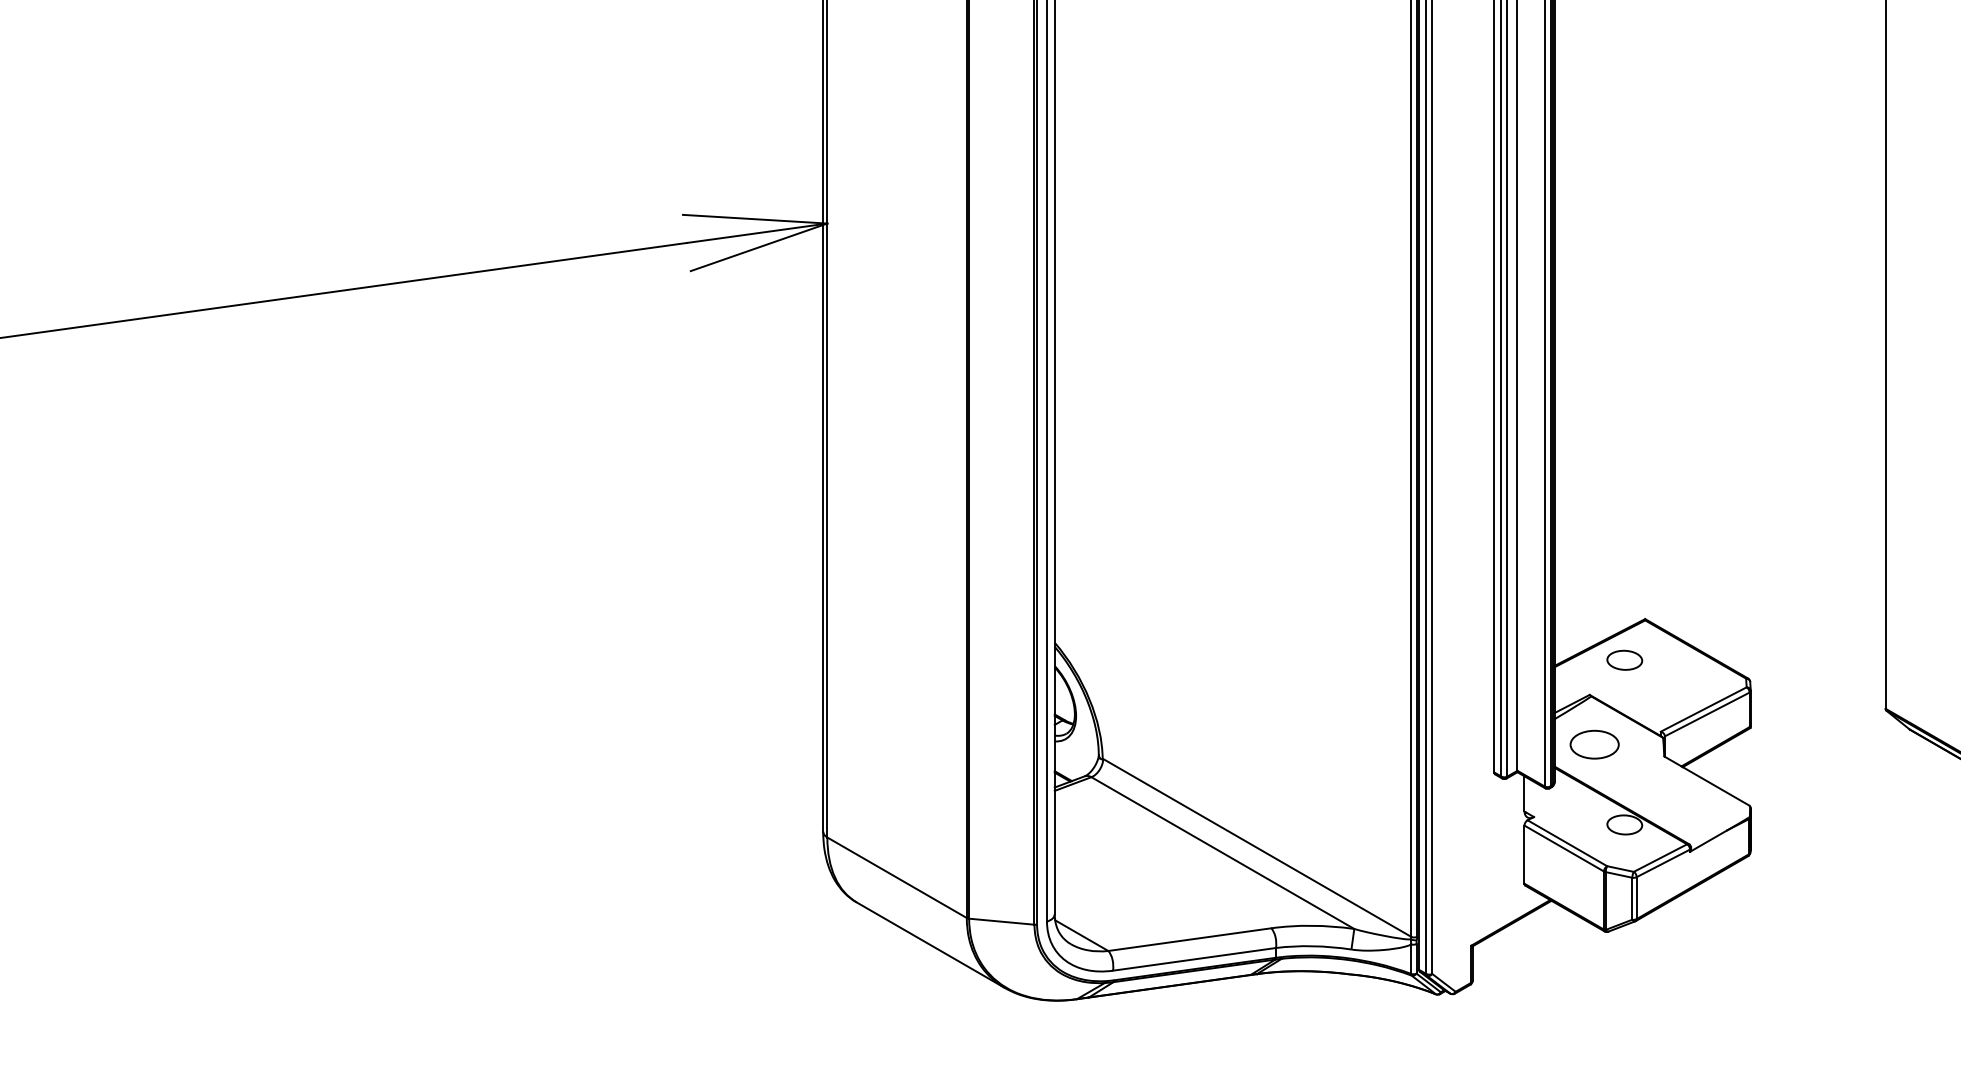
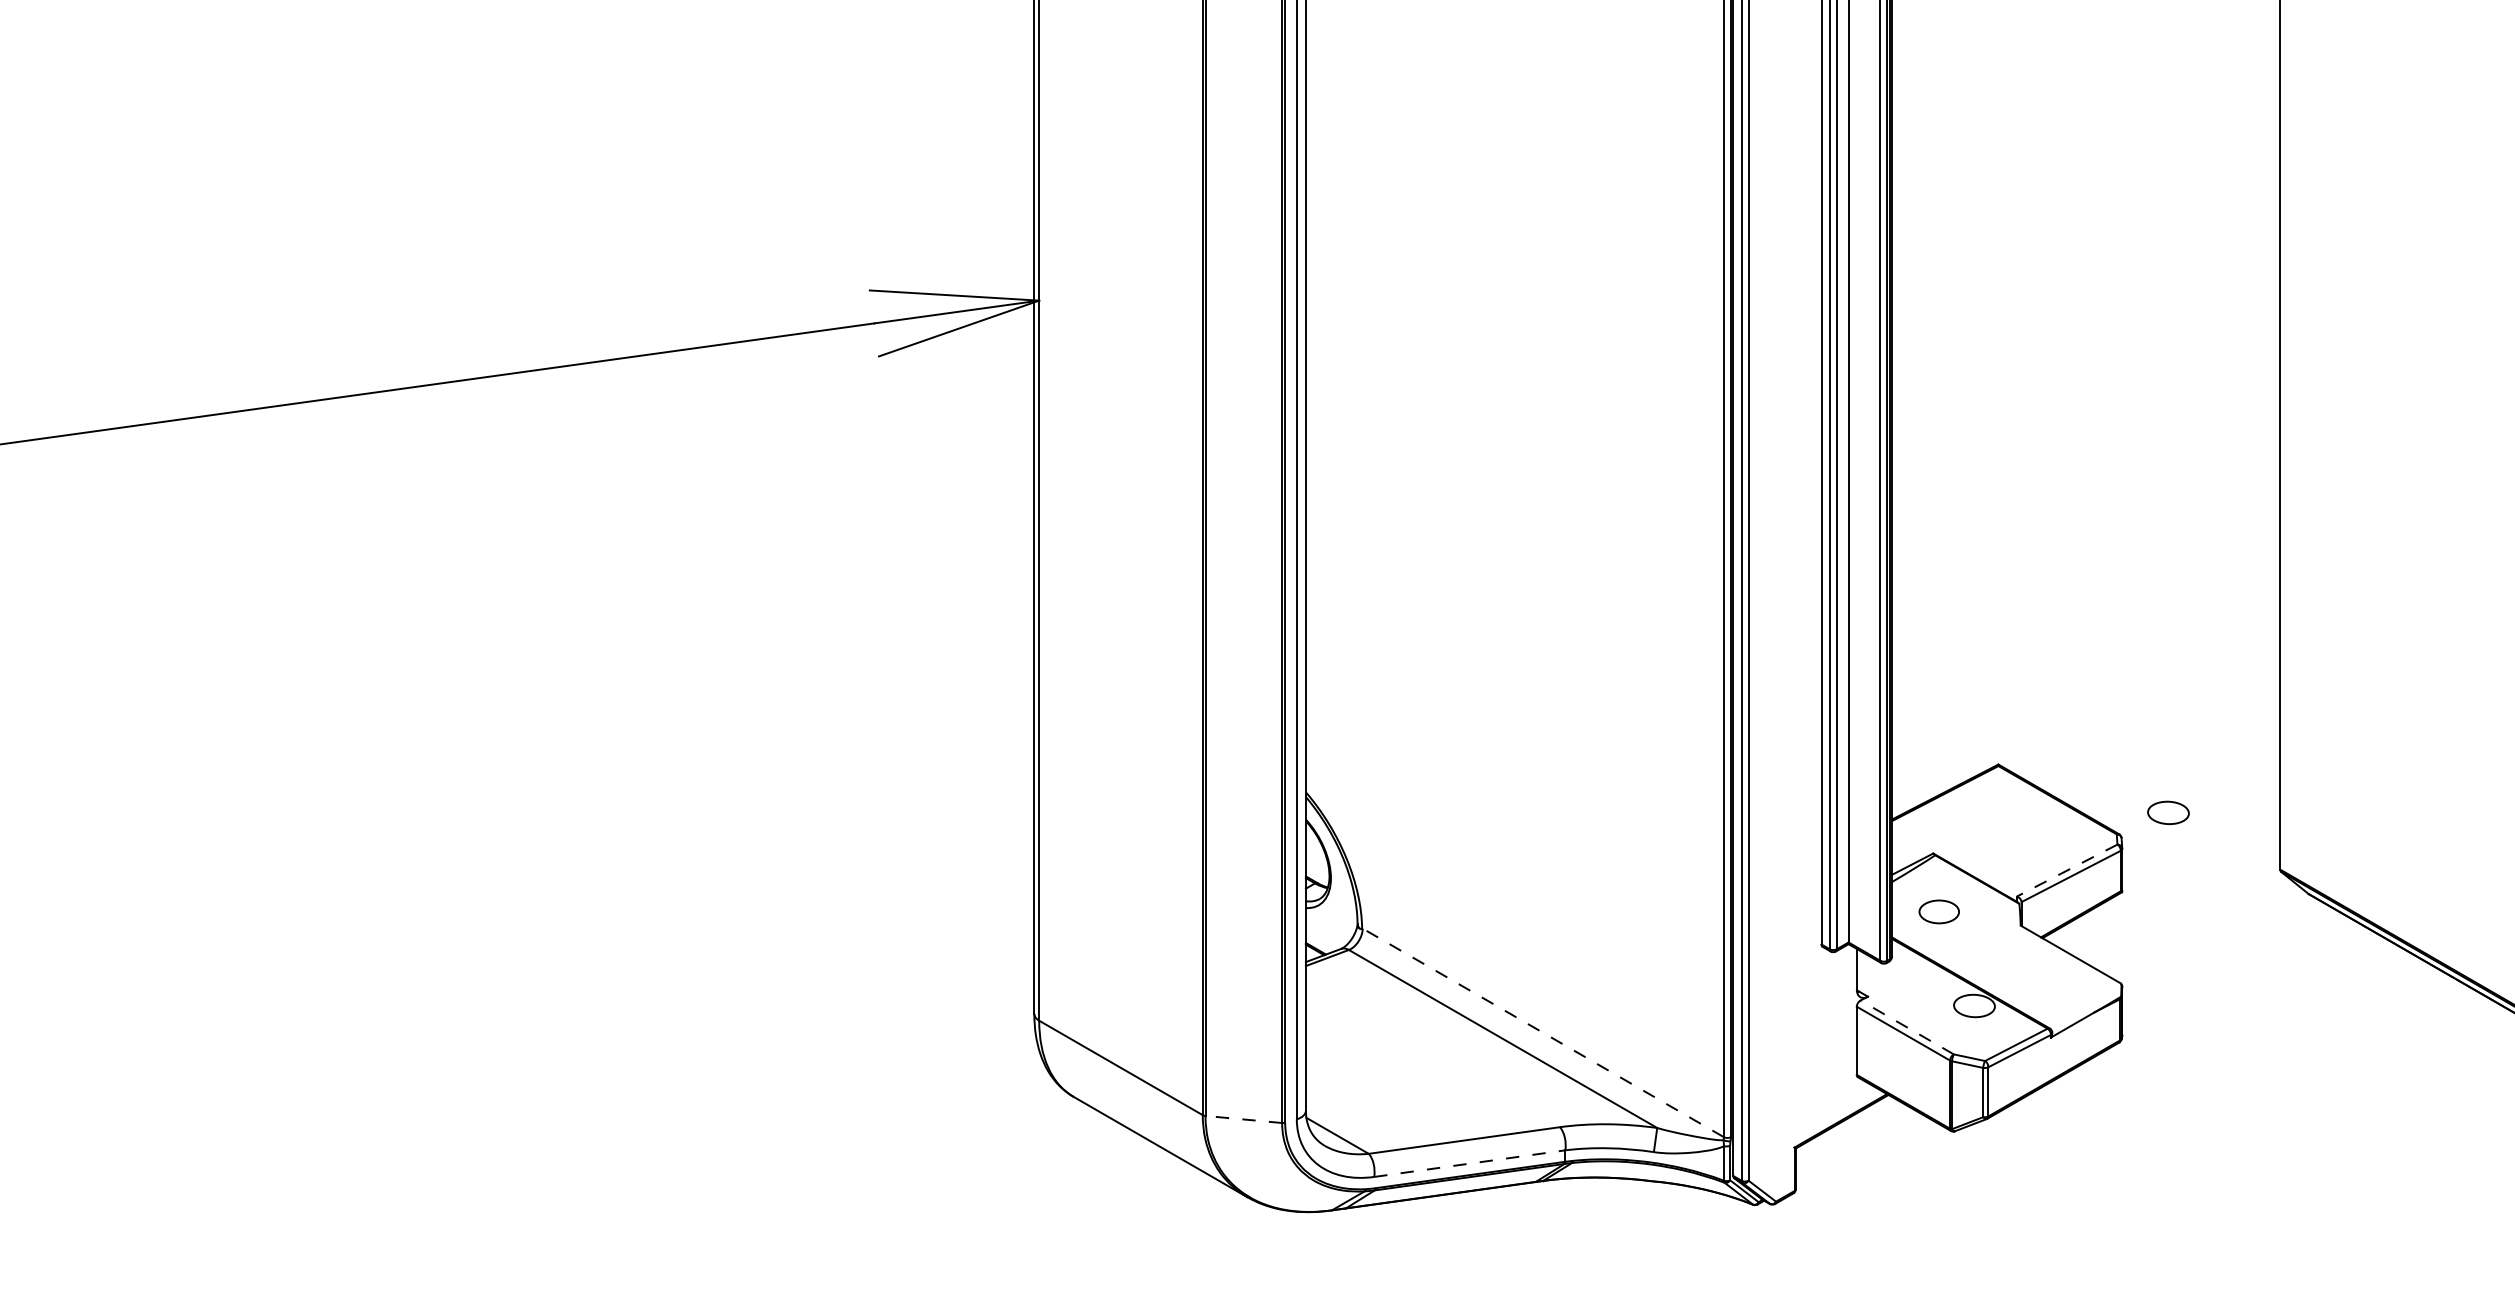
part: (1624, 659) -> (2168, 812), moved
line: (1704, 709) -> (2067, 870), solid -> dashed
part: (1594, 744) -> (1939, 911), size x0.7
line: (1567, 843) -> (1907, 1027), solid -> dashed
line: (1257, 847) -> (1543, 1032), solid -> dashed
line: (1001, 921) -> (1243, 1119), solid -> dashed
line: (1195, 959) -> (1470, 1163), solid -> dashed

